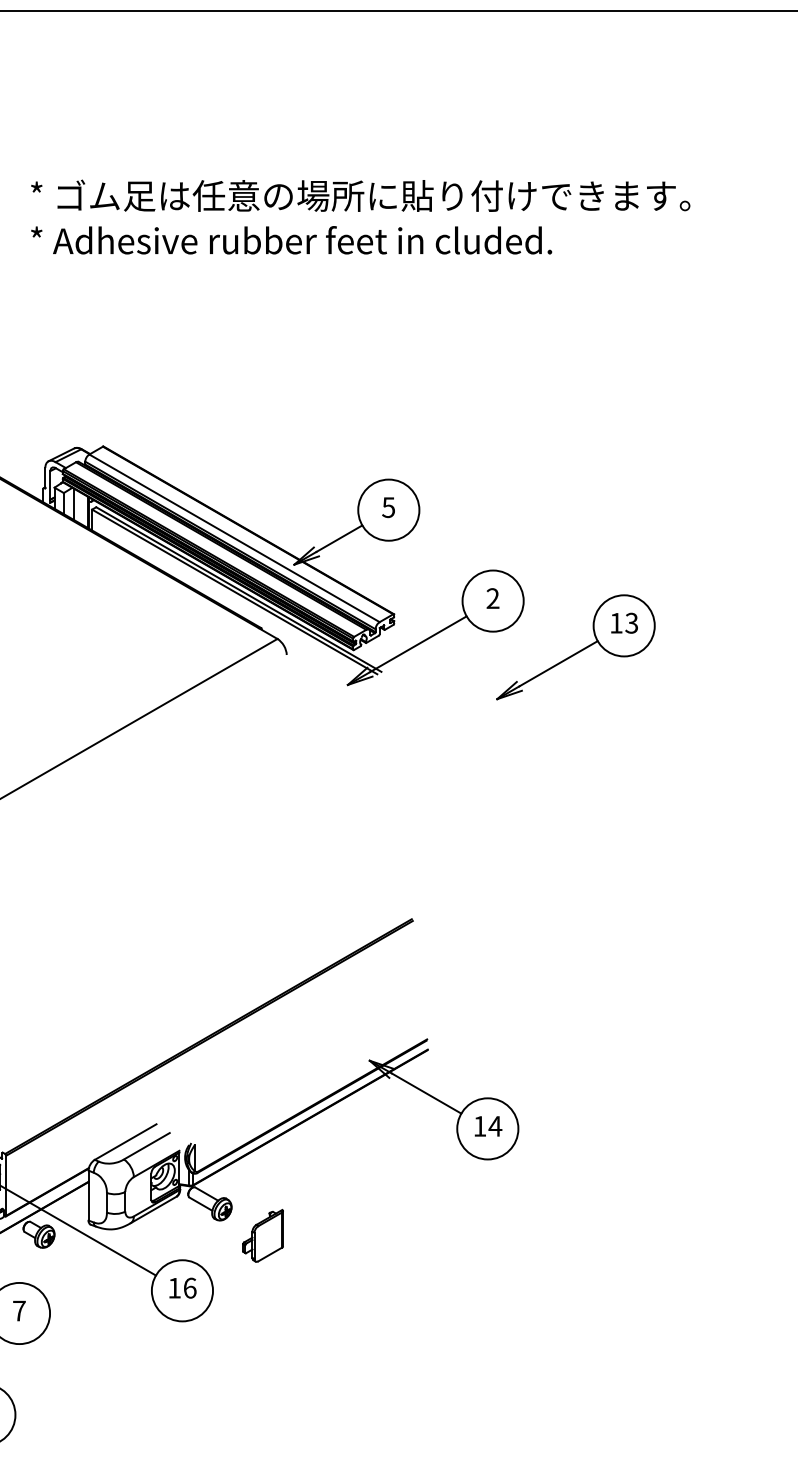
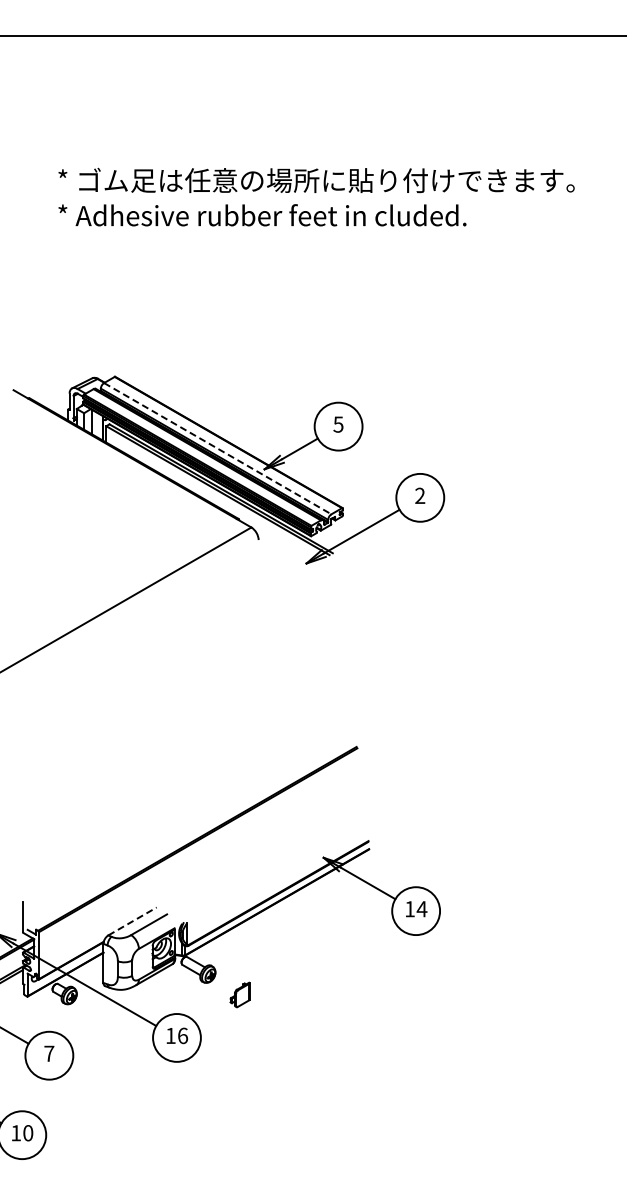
line: (235, 538) -> (218, 448), solid -> dashed
part: (575, 646) -> (484, 533), removed
line: (125, 1142) -> (132, 921), solid -> dashed
part: (262, 1235) -> (239, 994), size x0.6

